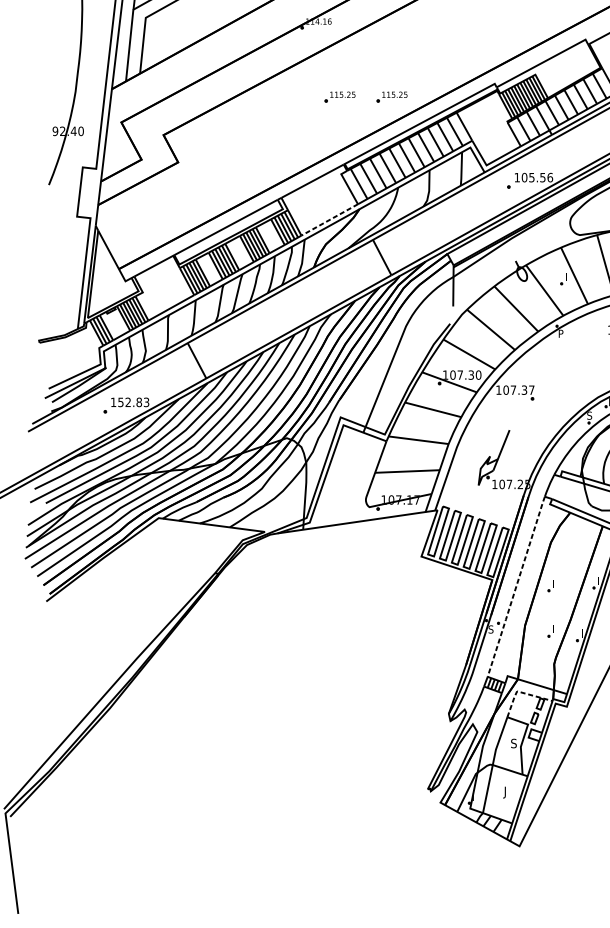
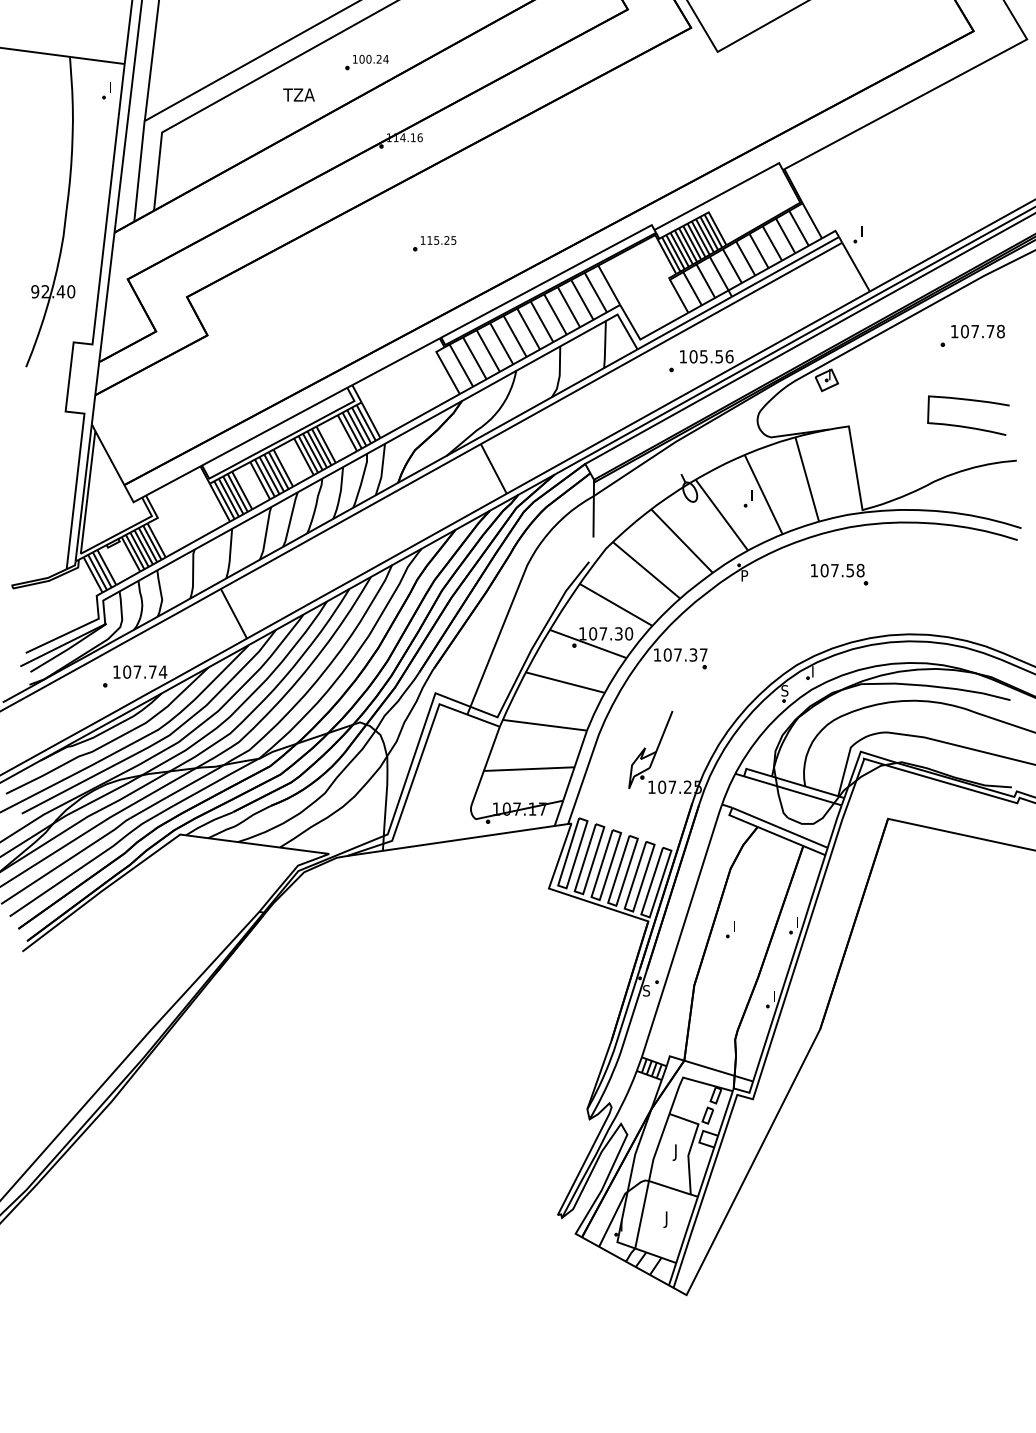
part: (391, 96) -> (507, 243), removed
line: (329, 220) -> (419, 416), dashed -> solid
text: (134, 401) -> (145, 671), 152.83 -> 107.74
line: (515, 587) -> (681, 931), dashed -> solid
part: (550, 631) -> (730, 993), removed
line: (520, 691) -> (687, 1078), dashed -> solid
text: (513, 744) -> (677, 1152), S -> J

